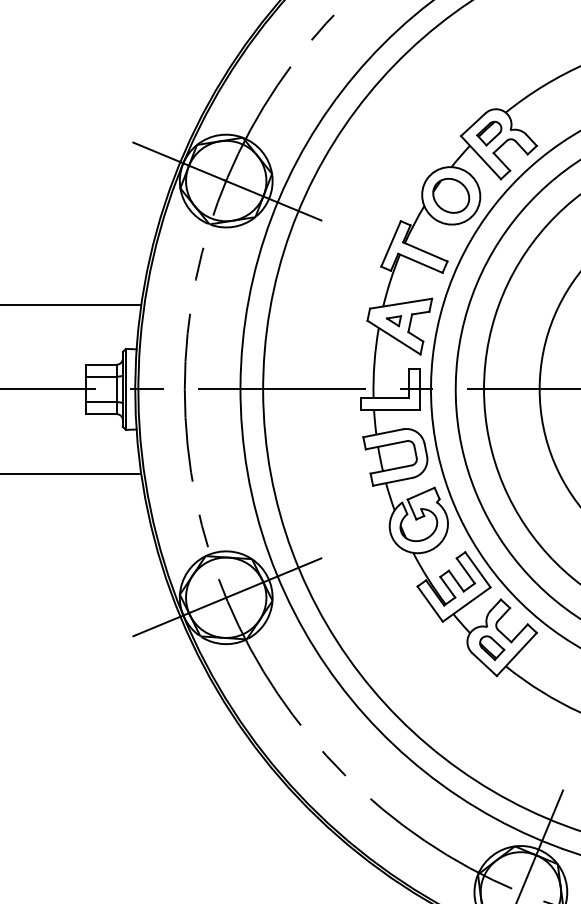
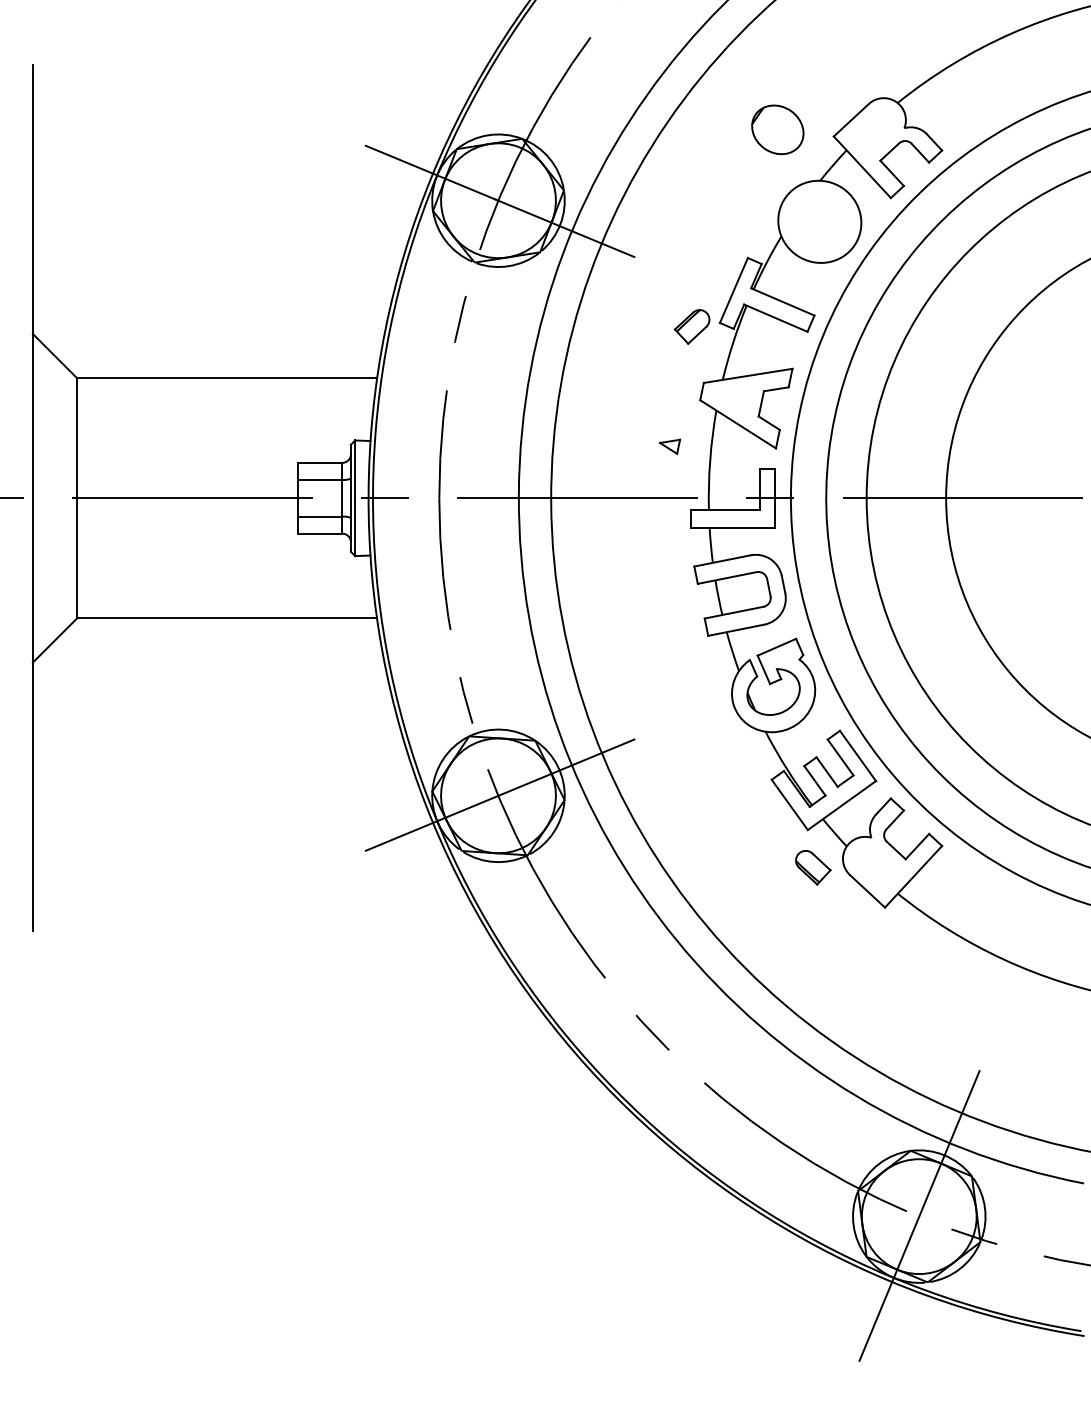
part: (488, 133) -> (691, 326), moved
part: (451, 195) -> (777, 129), moved
part: (394, 320) -> (670, 446), moved
part: (492, 647) -> (813, 867), moved

